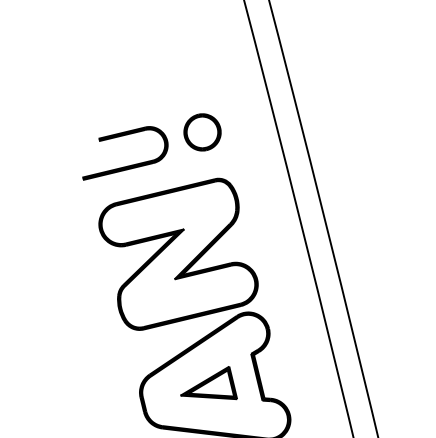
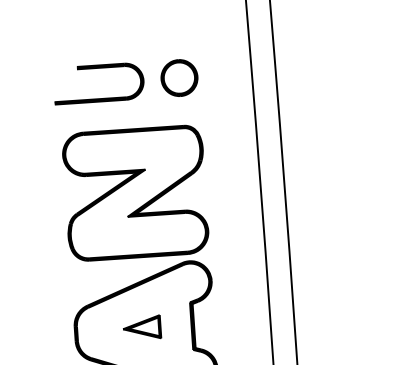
part: (208, 383) -> (143, 324), size x0.7

